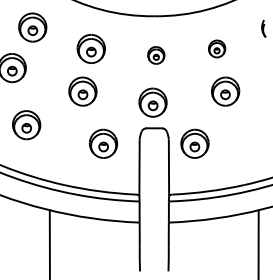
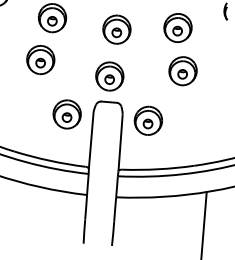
part: (216, 48) -> (177, 27), size x1.67
part: (155, 55) -> (115, 29), size x1.67
part: (103, 143) -> (67, 114), moved

